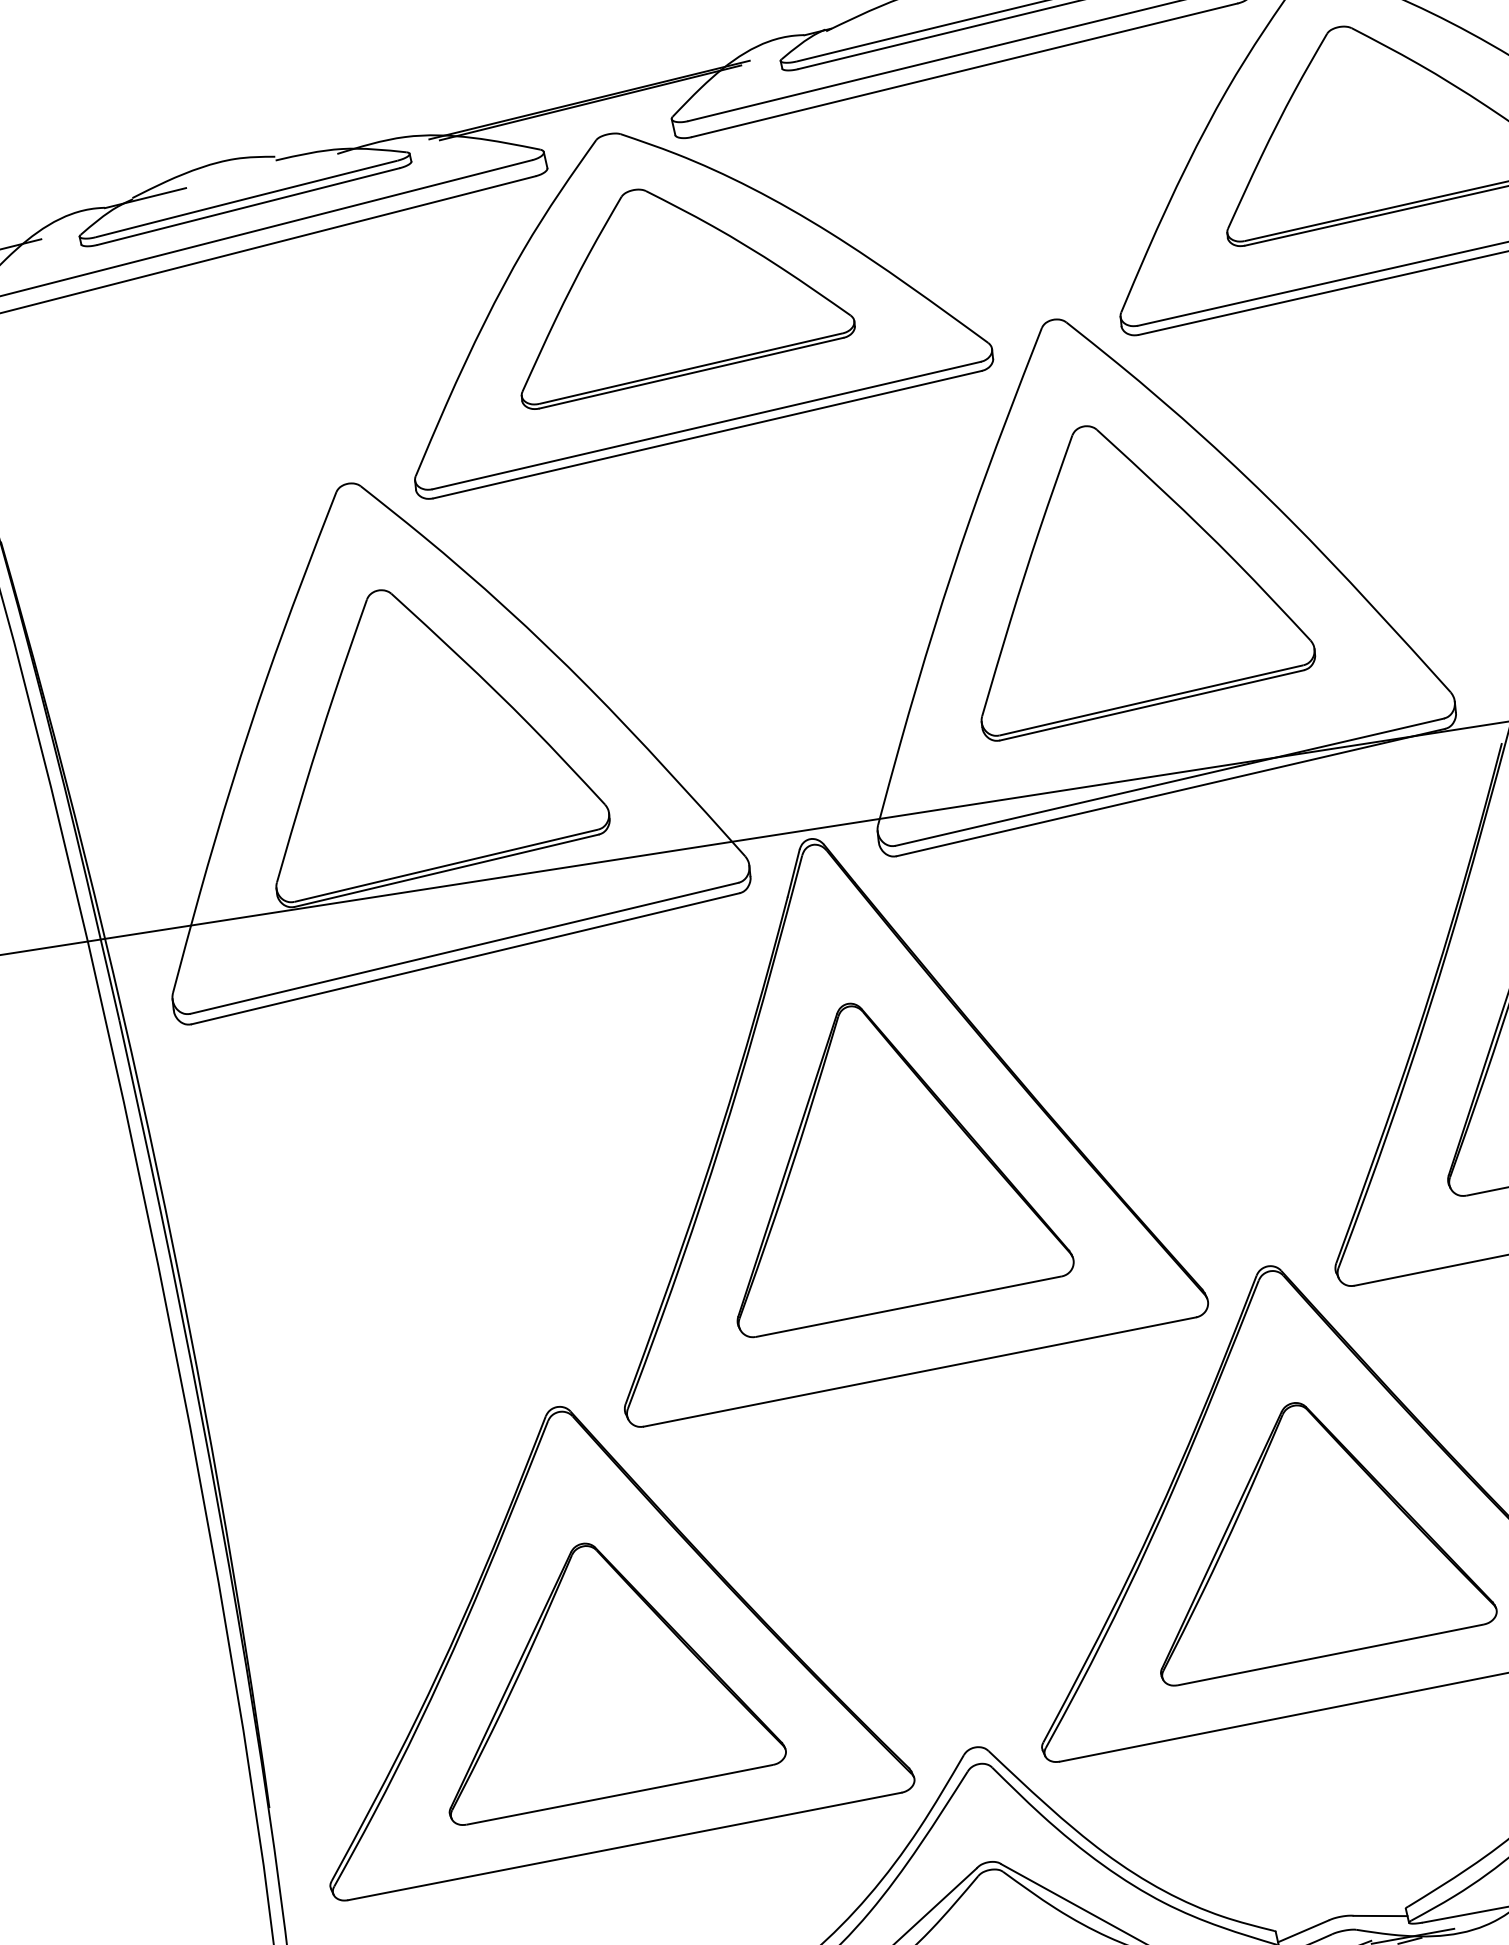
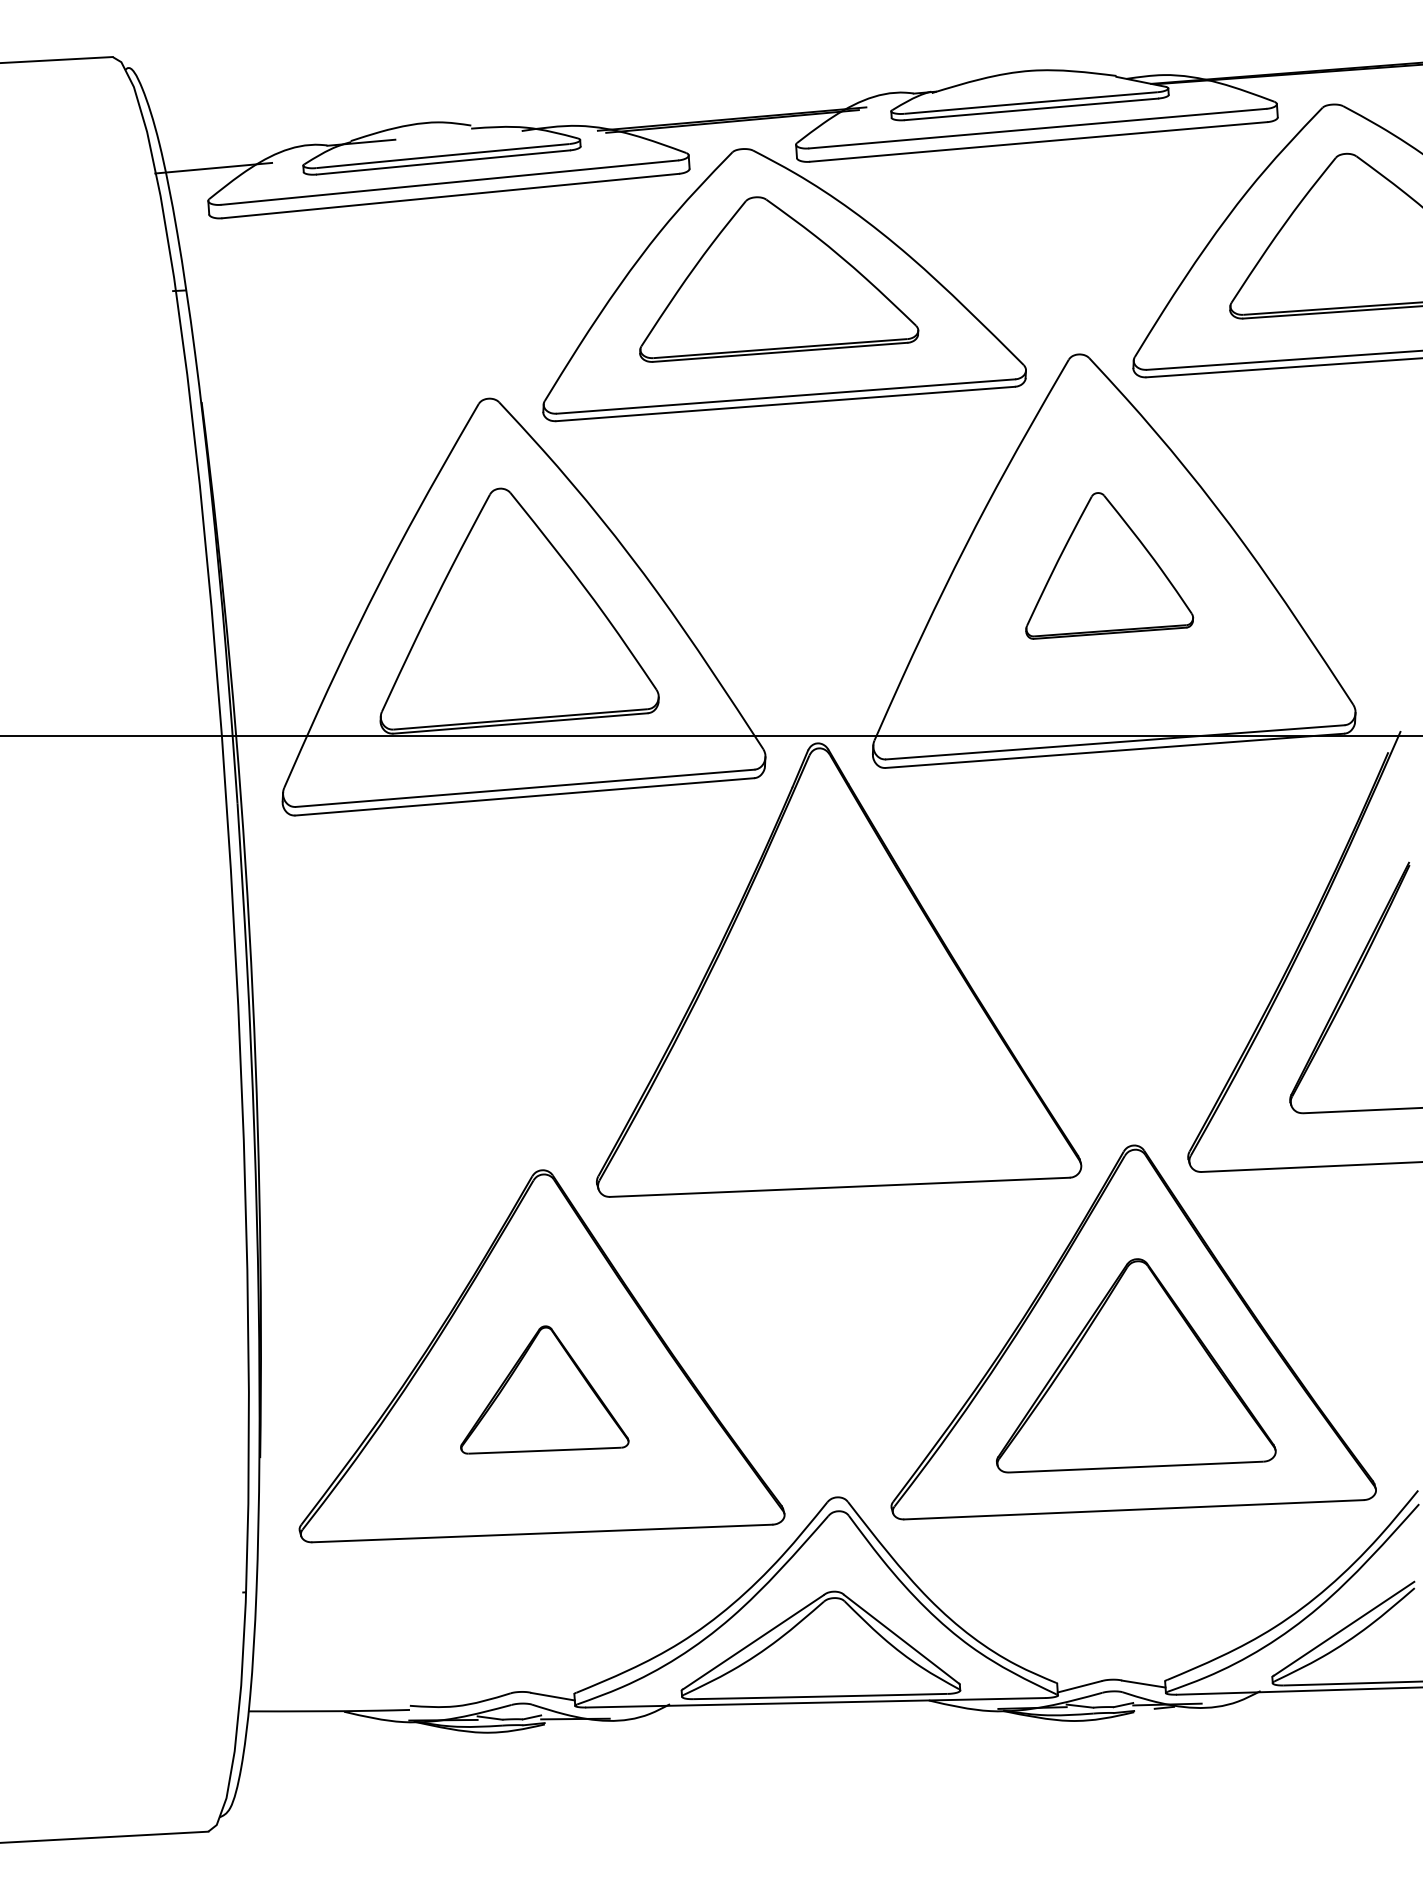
part: (1129, 569) -> (1109, 565), size x0.6
part: (884, 1157) -> (838, 1009), removed
part: (600, 1671) -> (544, 1389), size x0.6

